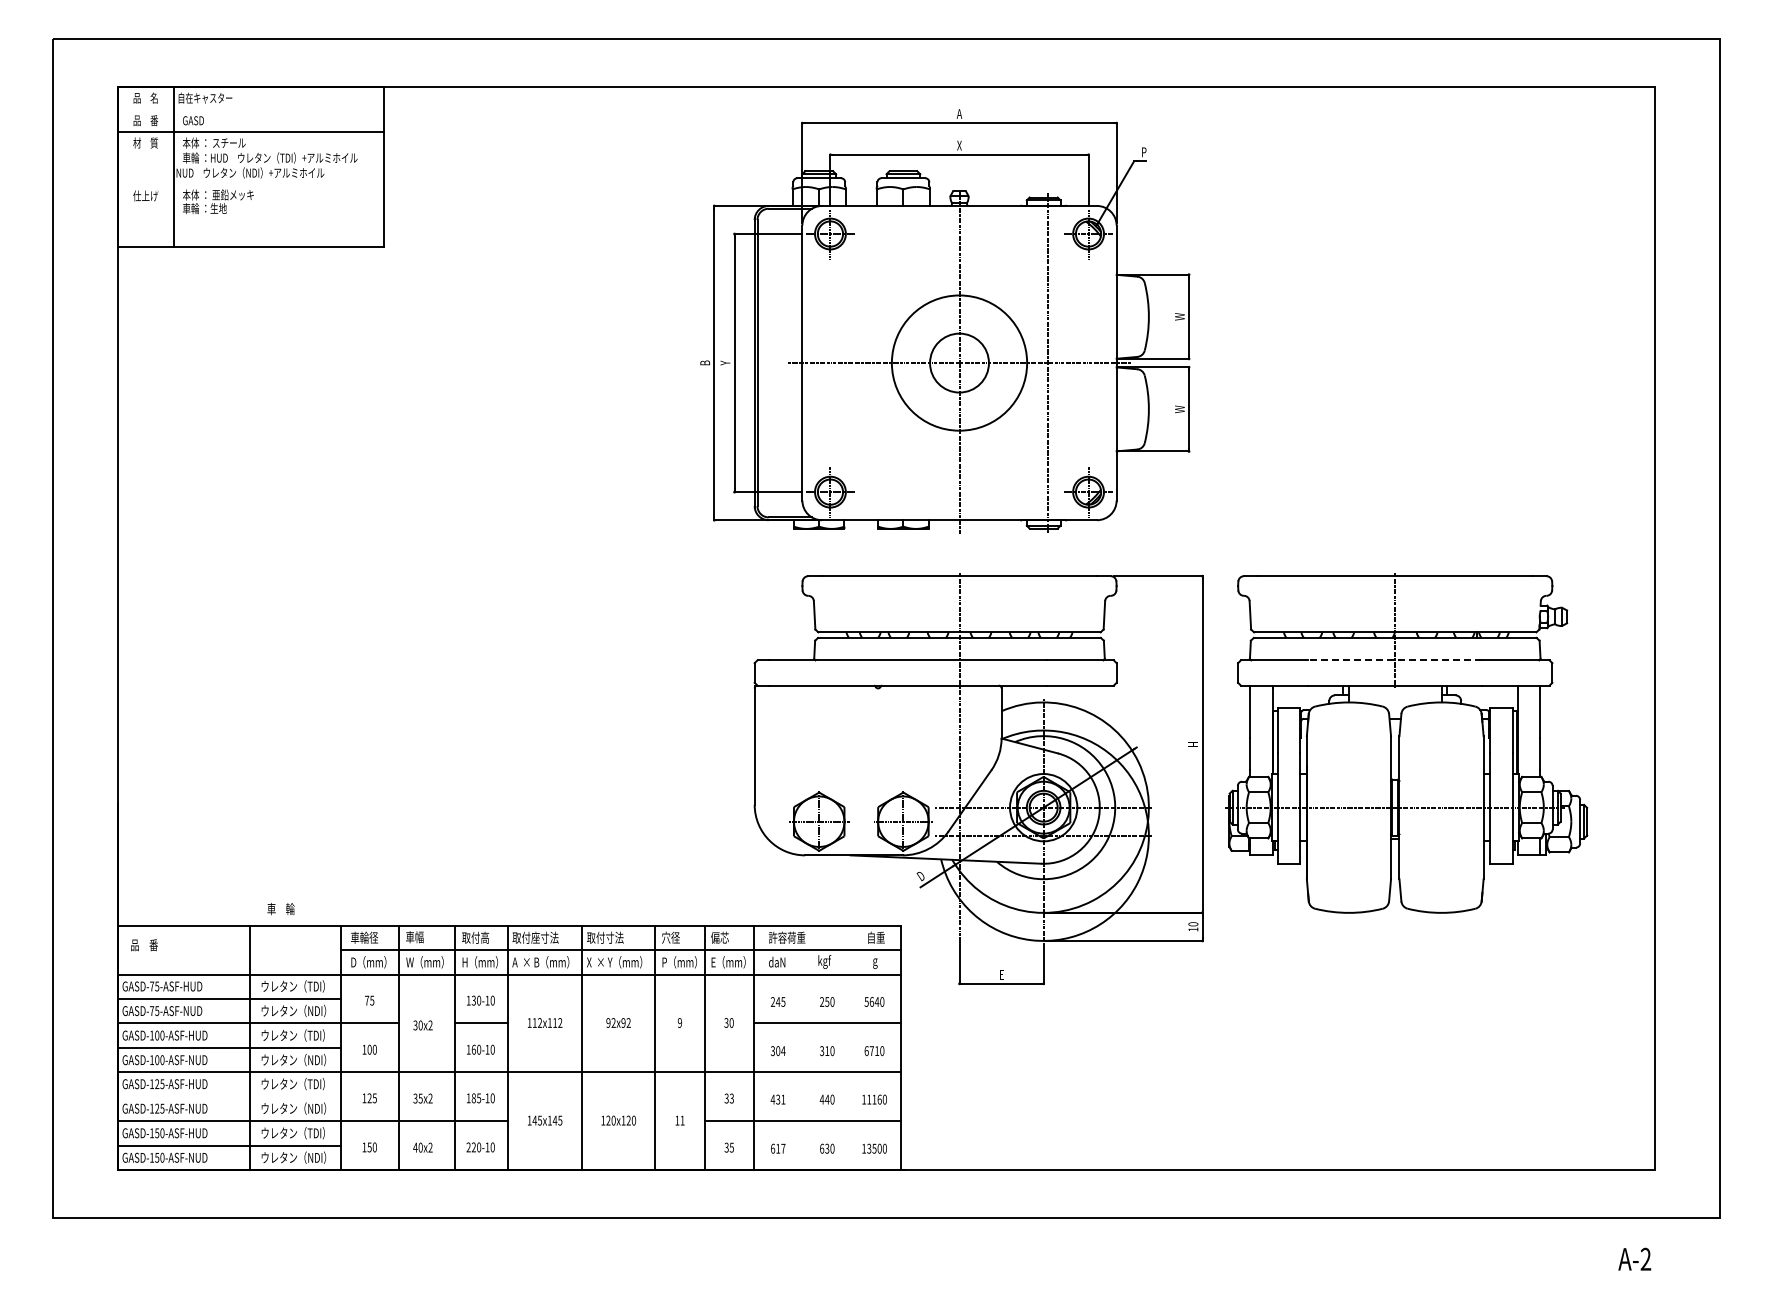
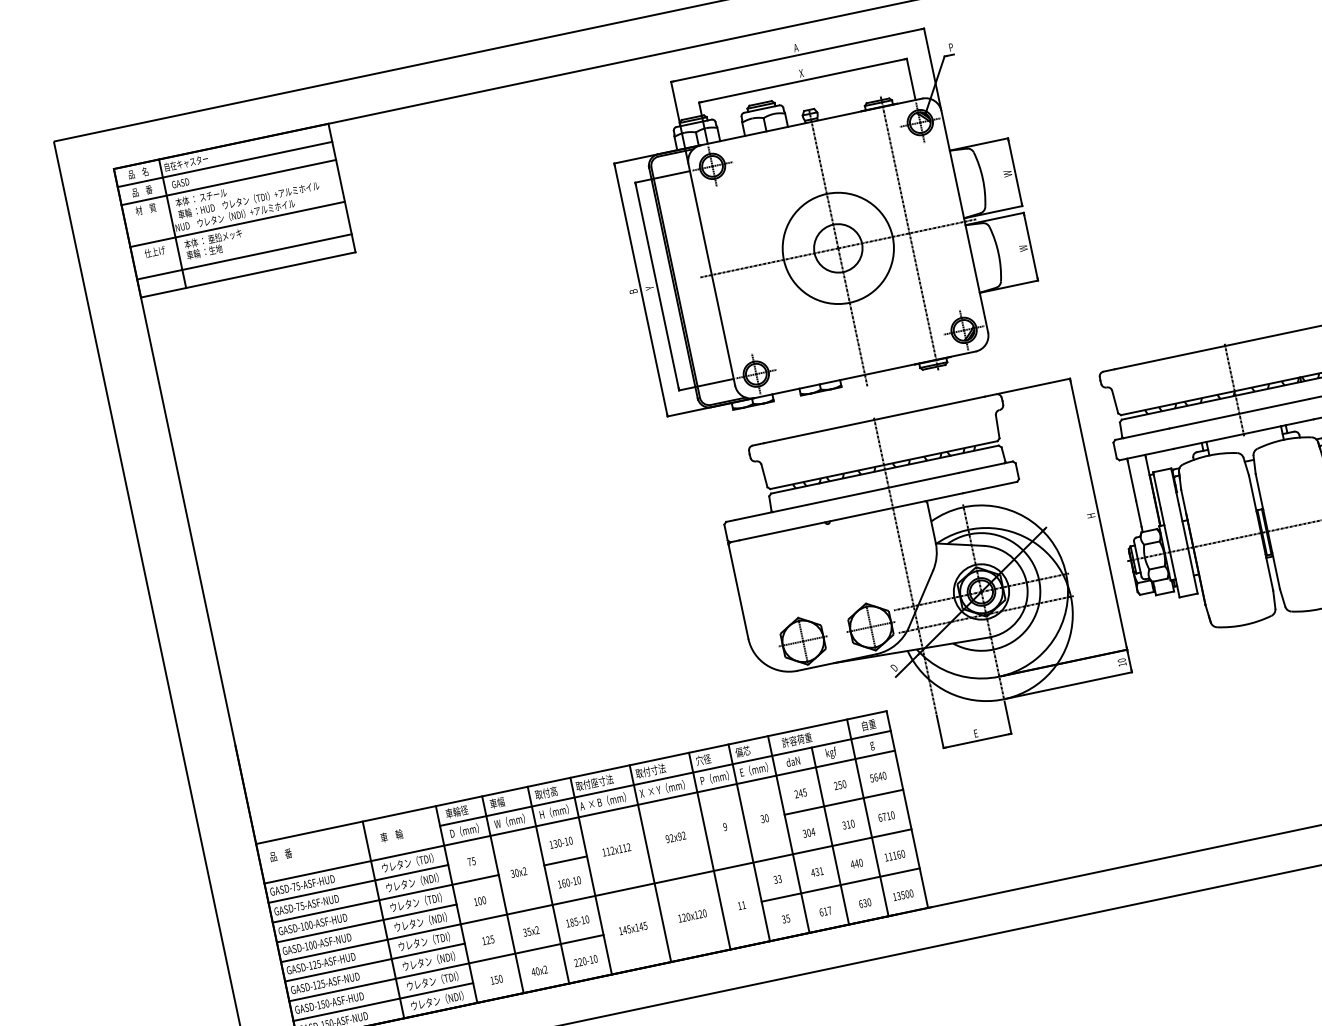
line: (250, 109) -> (224, 164), added
line: (250, 183) -> (237, 224), added
line: (250, 224) -> (244, 257), added
line: (1395, 660) -> (1239, 413), dashed -> solid
text: (280, 909) -> (391, 836), moved
line: (851, 1047) -> (867, 817), added
line: (802, 1060) -> (830, 836), added
line: (229, 1096) -> (375, 962), added

